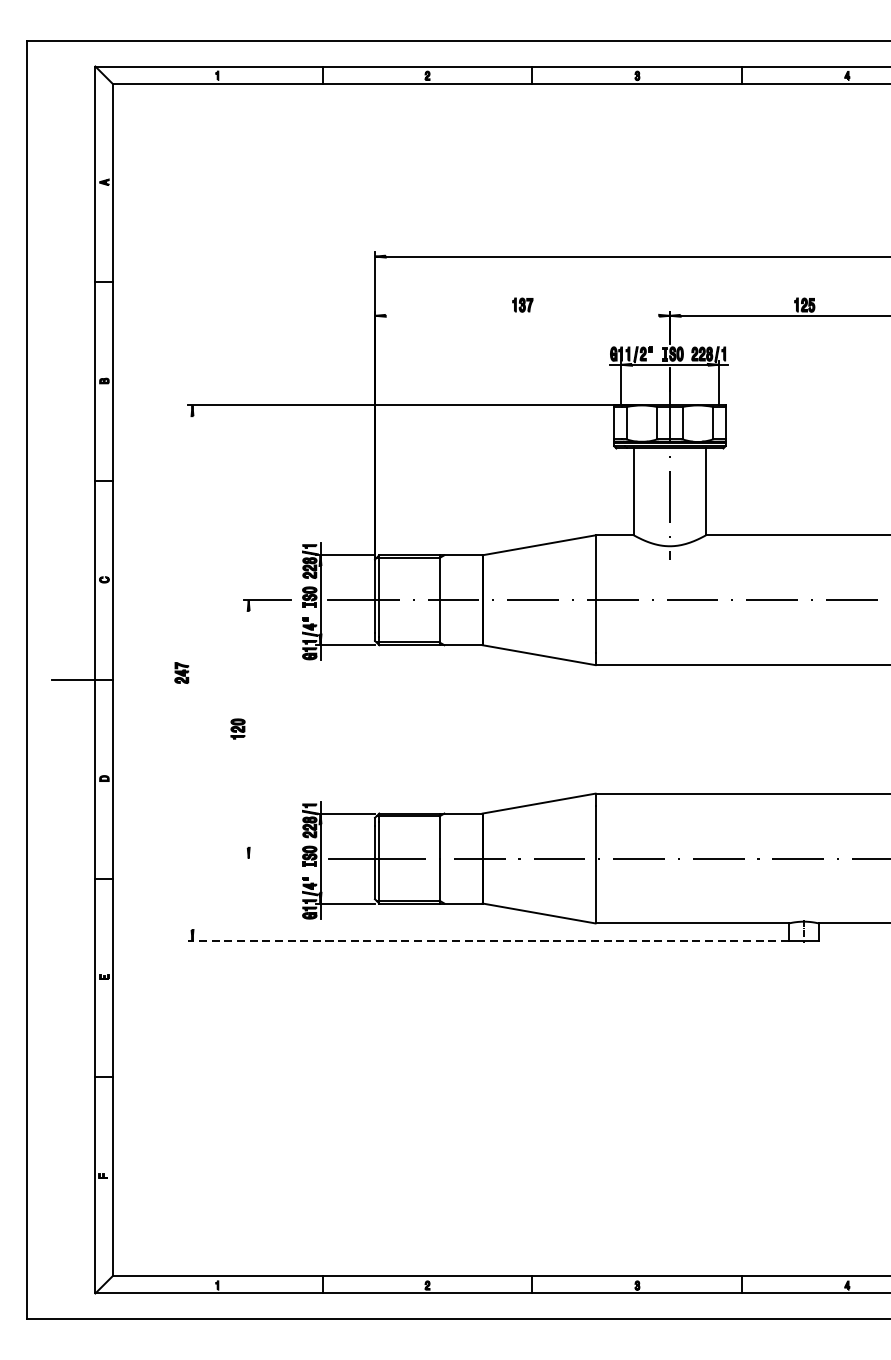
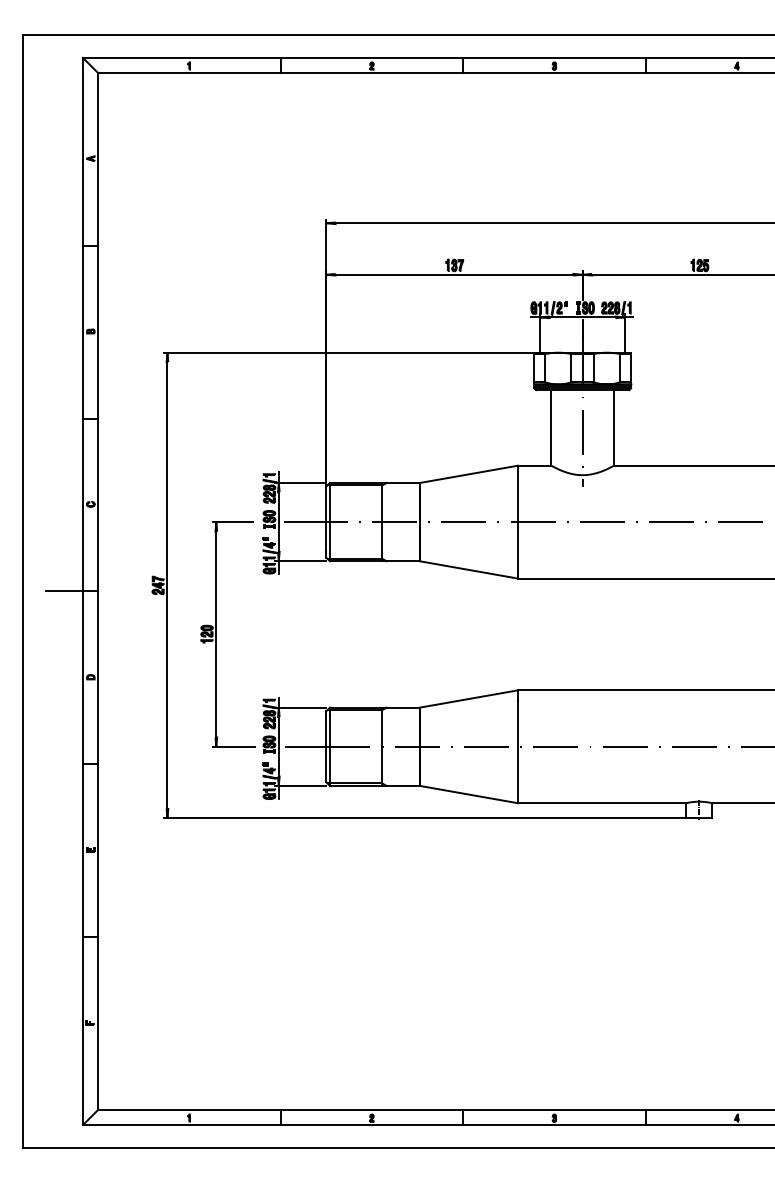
line: (522, 315) -> (454, 274), added
line: (192, 673) -> (167, 585), added
line: (248, 729) -> (216, 634), added
line: (268, 858) -> (233, 746), added
line: (488, 941) -> (424, 818), dashed -> solid

